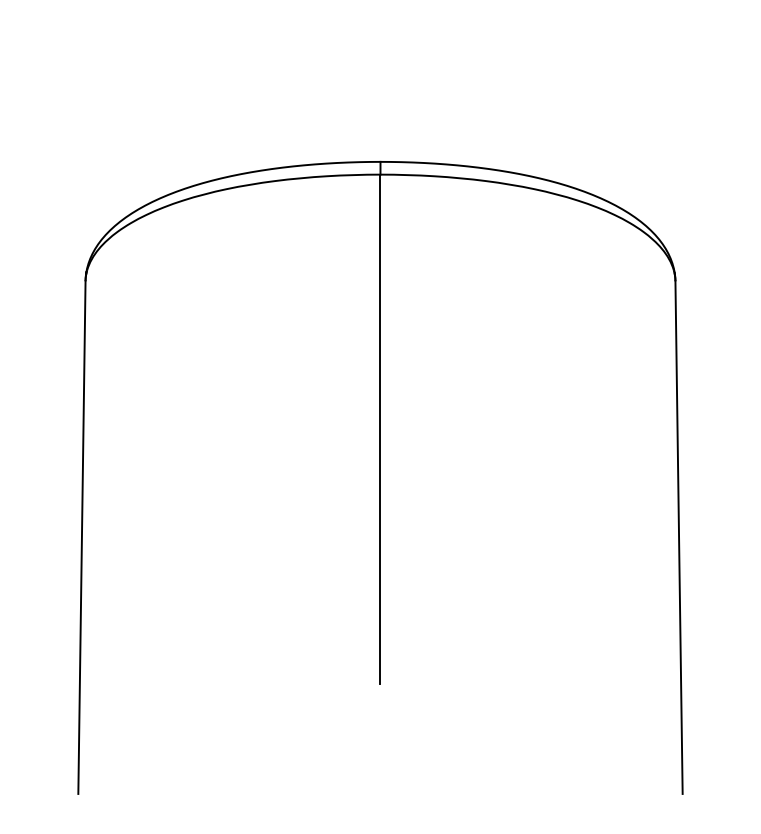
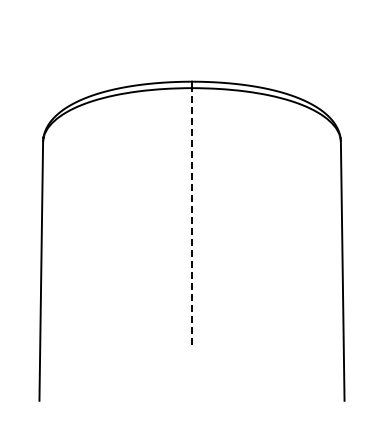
line: (379, 428) -> (191, 216), solid -> dashed

